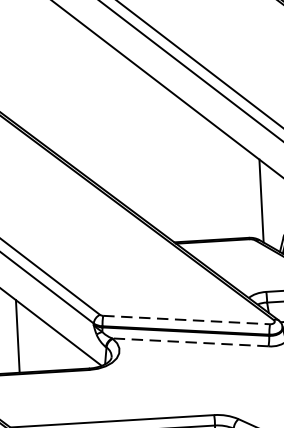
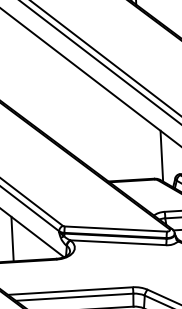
line: (187, 320) -> (116, 229), dashed -> solid
line: (190, 341) -> (118, 242), dashed -> solid

